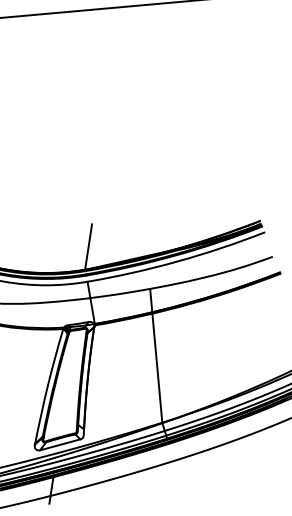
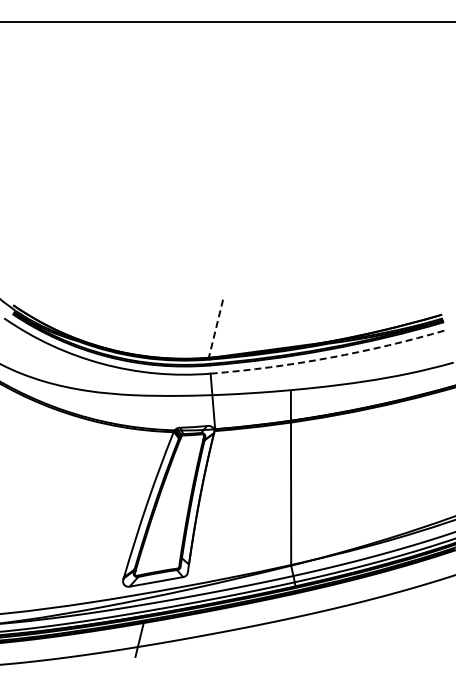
line: (88, 246) -> (215, 328), solid -> dashed
arc: (177, 261) -> (329, 357), solid -> dashed

